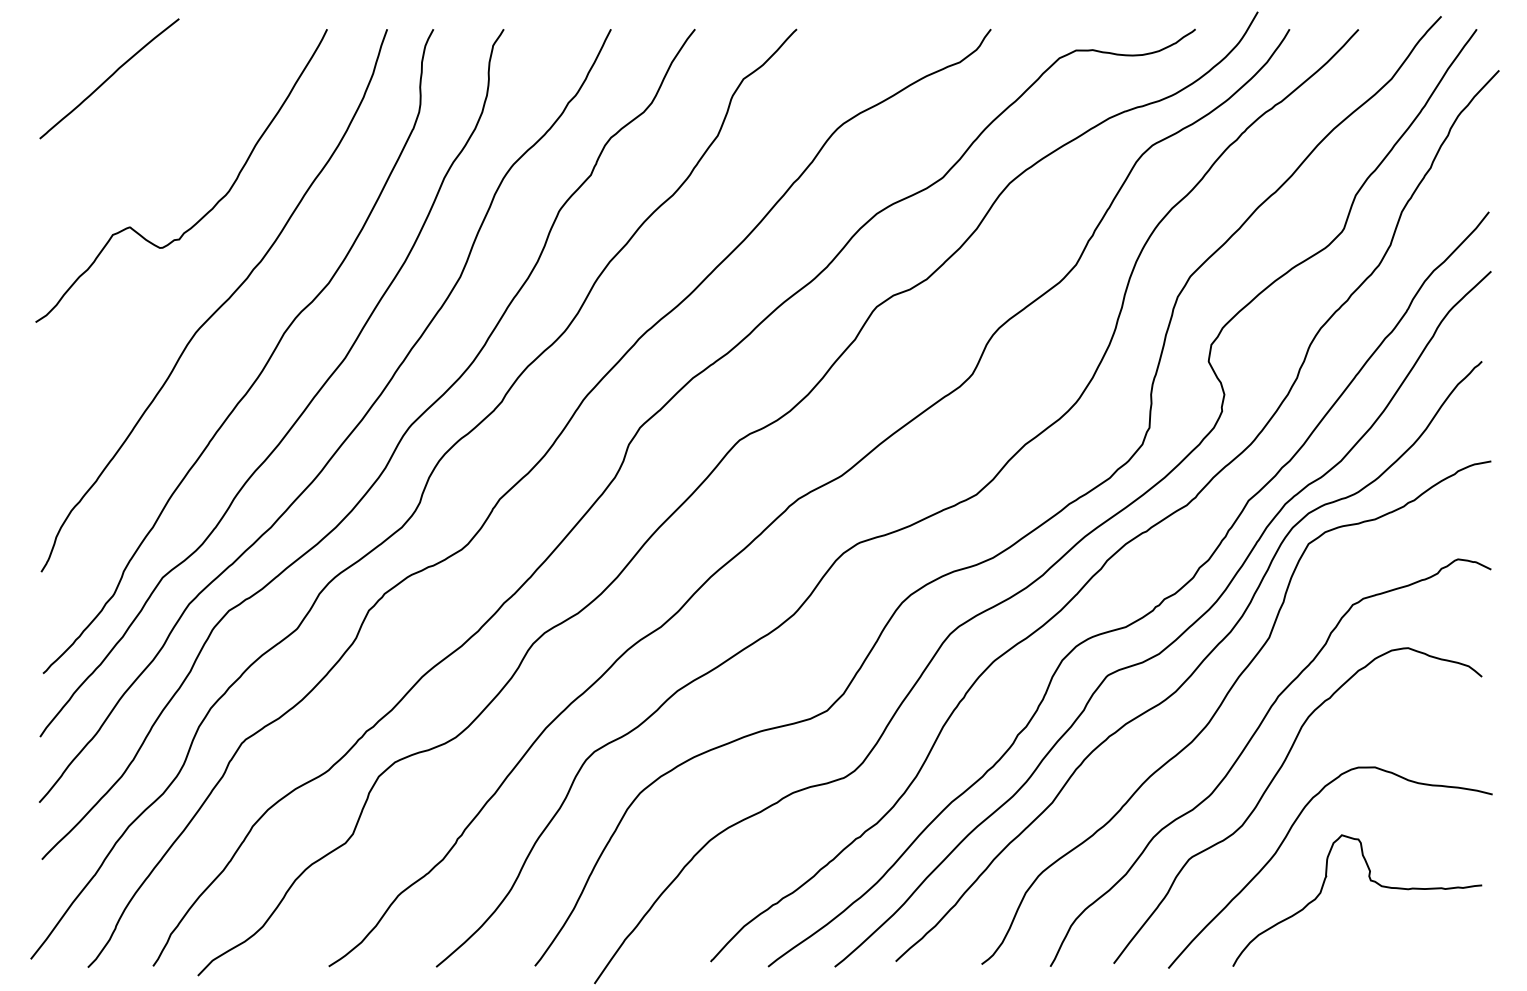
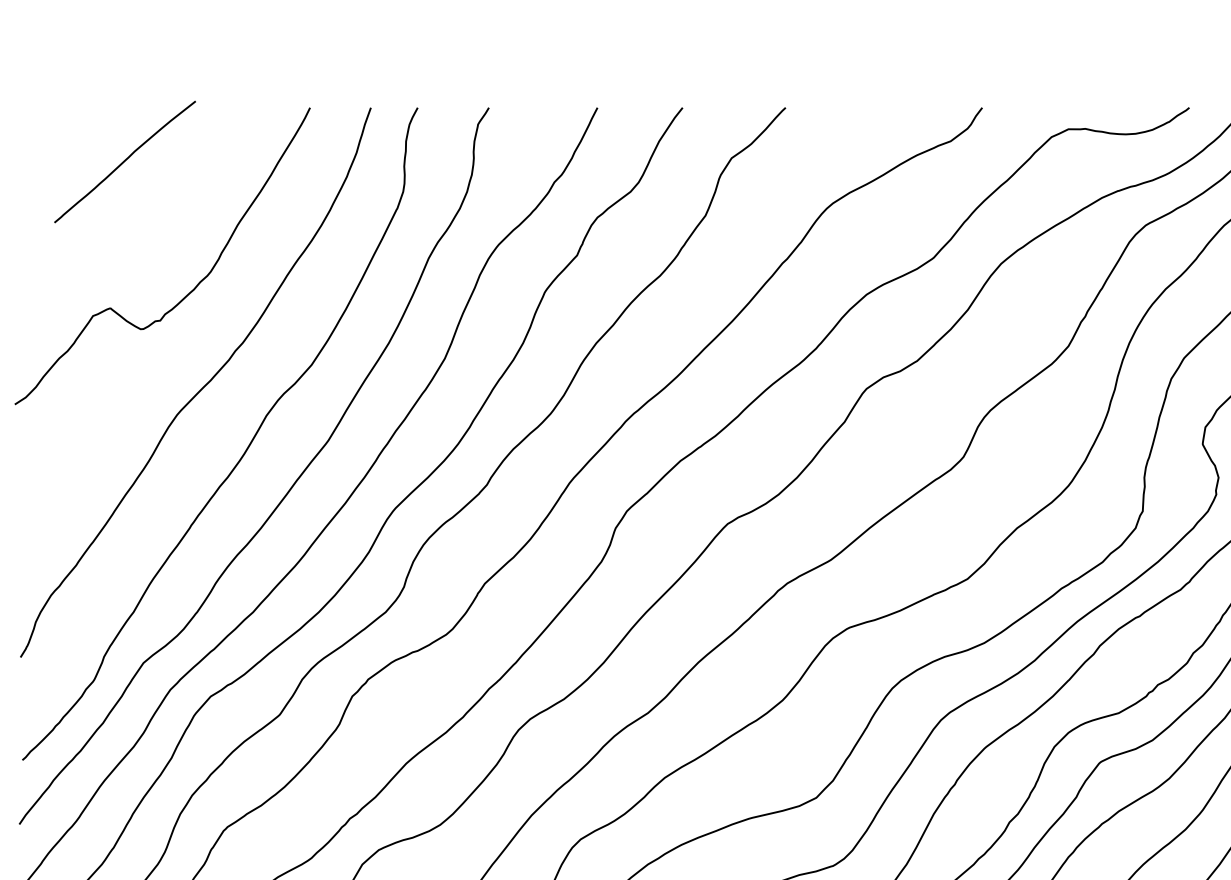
curve: (109, 78) -> (125, 161), moved

